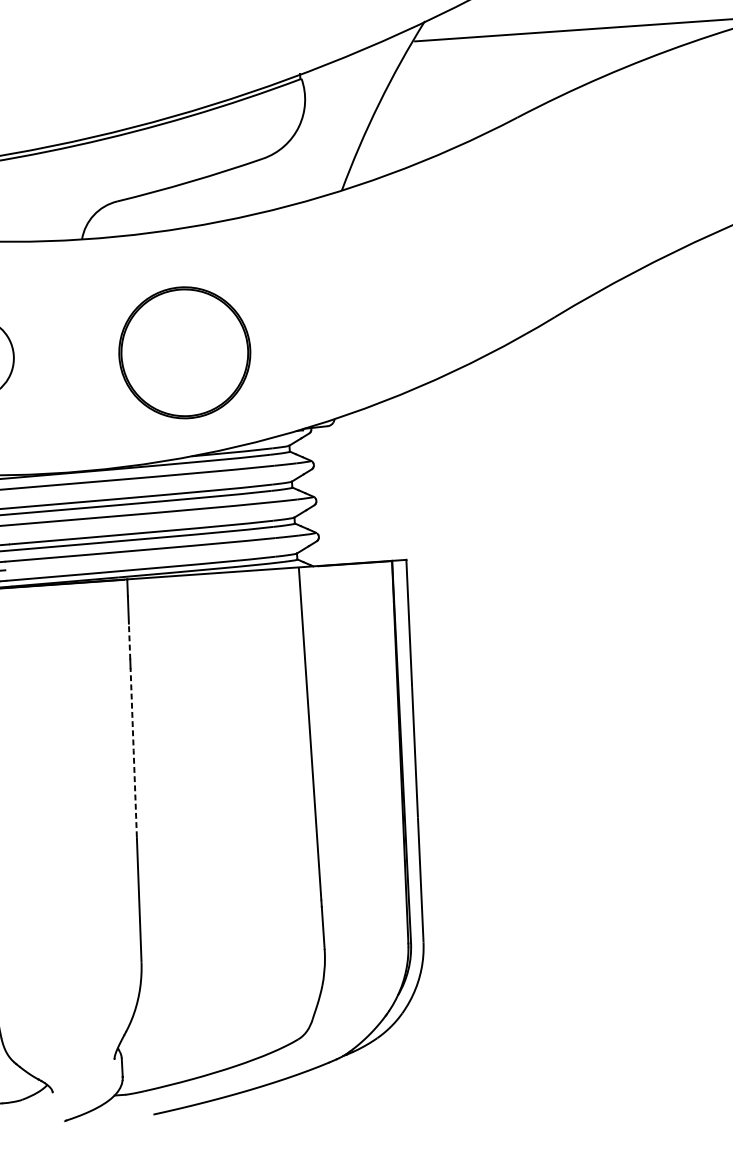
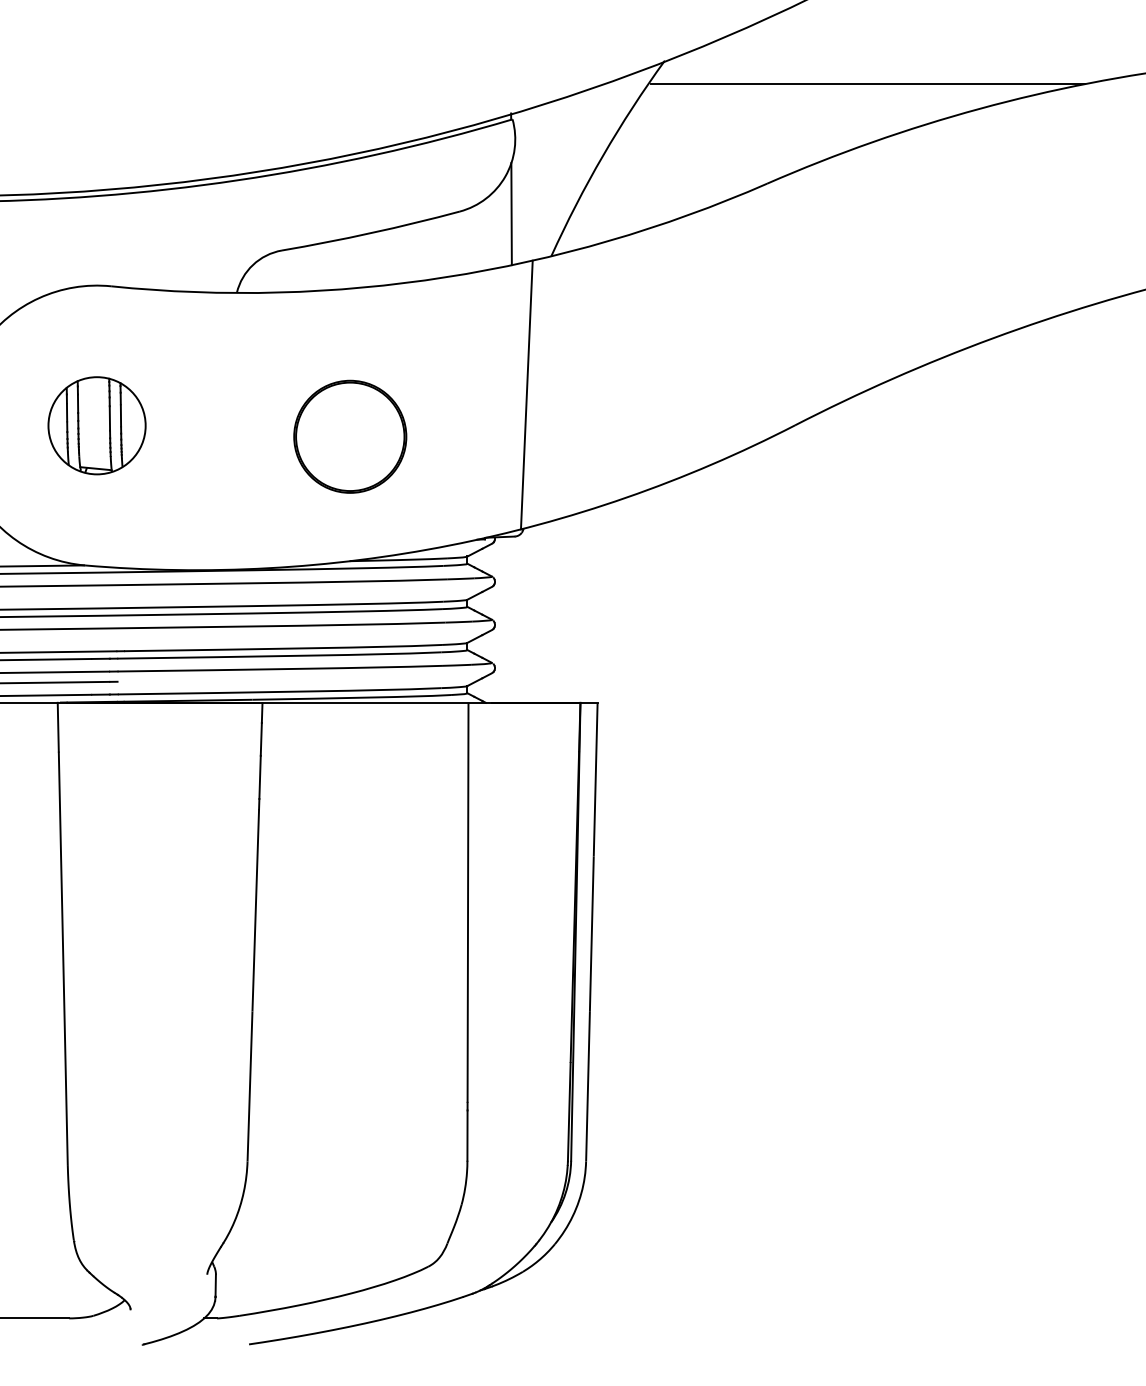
line: (306, 158) -> (511, 214), added
line: (329, 307) -> (526, 394), added
part: (185, 352) -> (350, 436), size x0.71
line: (129, 641) -> (260, 777), dashed -> solid
line: (133, 752) -> (255, 910), dashed -> solid

